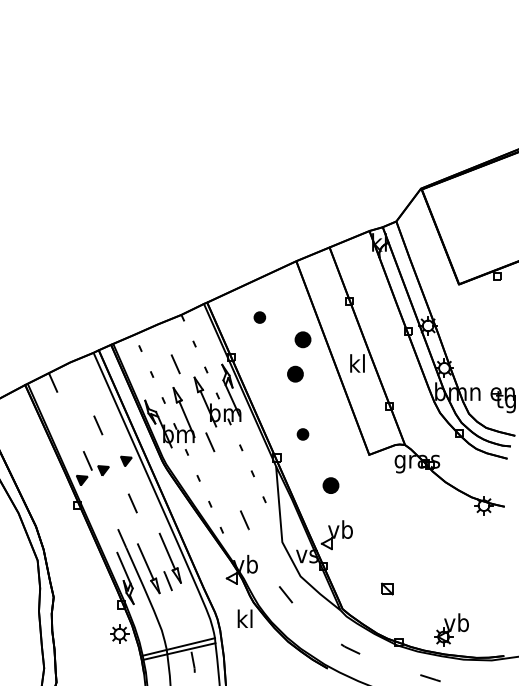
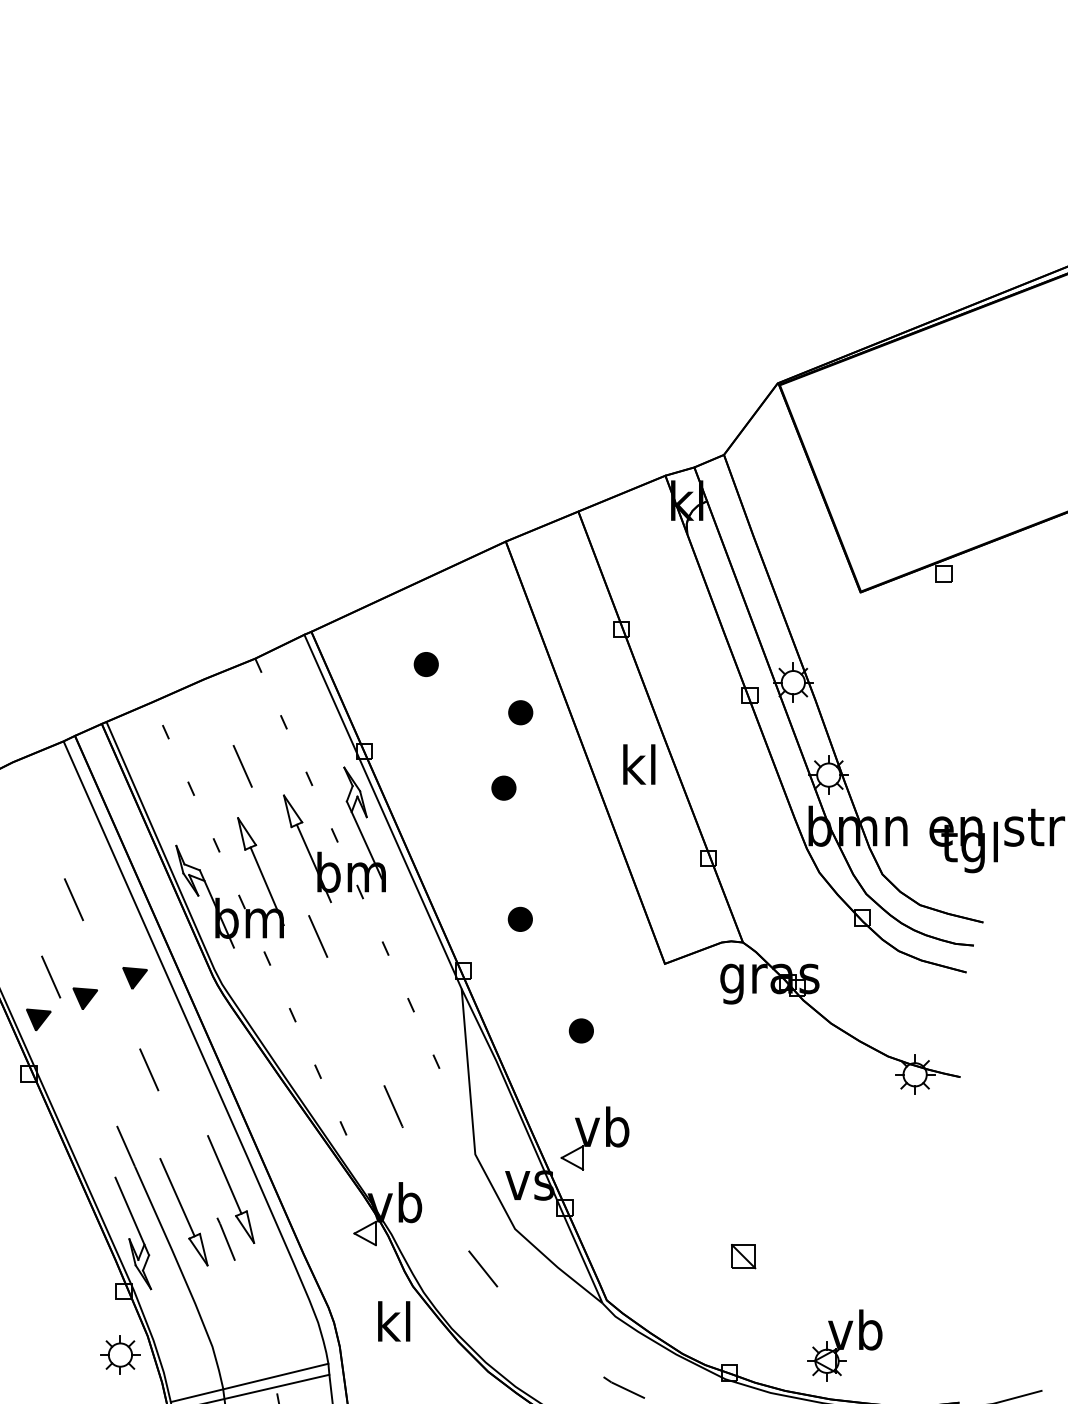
part: (303, 339) -> (521, 712), size x0.71
part: (295, 374) -> (504, 788), size x0.71
part: (330, 485) -> (580, 1030), size x0.71
part: (387, 588) -> (743, 1255), moved

